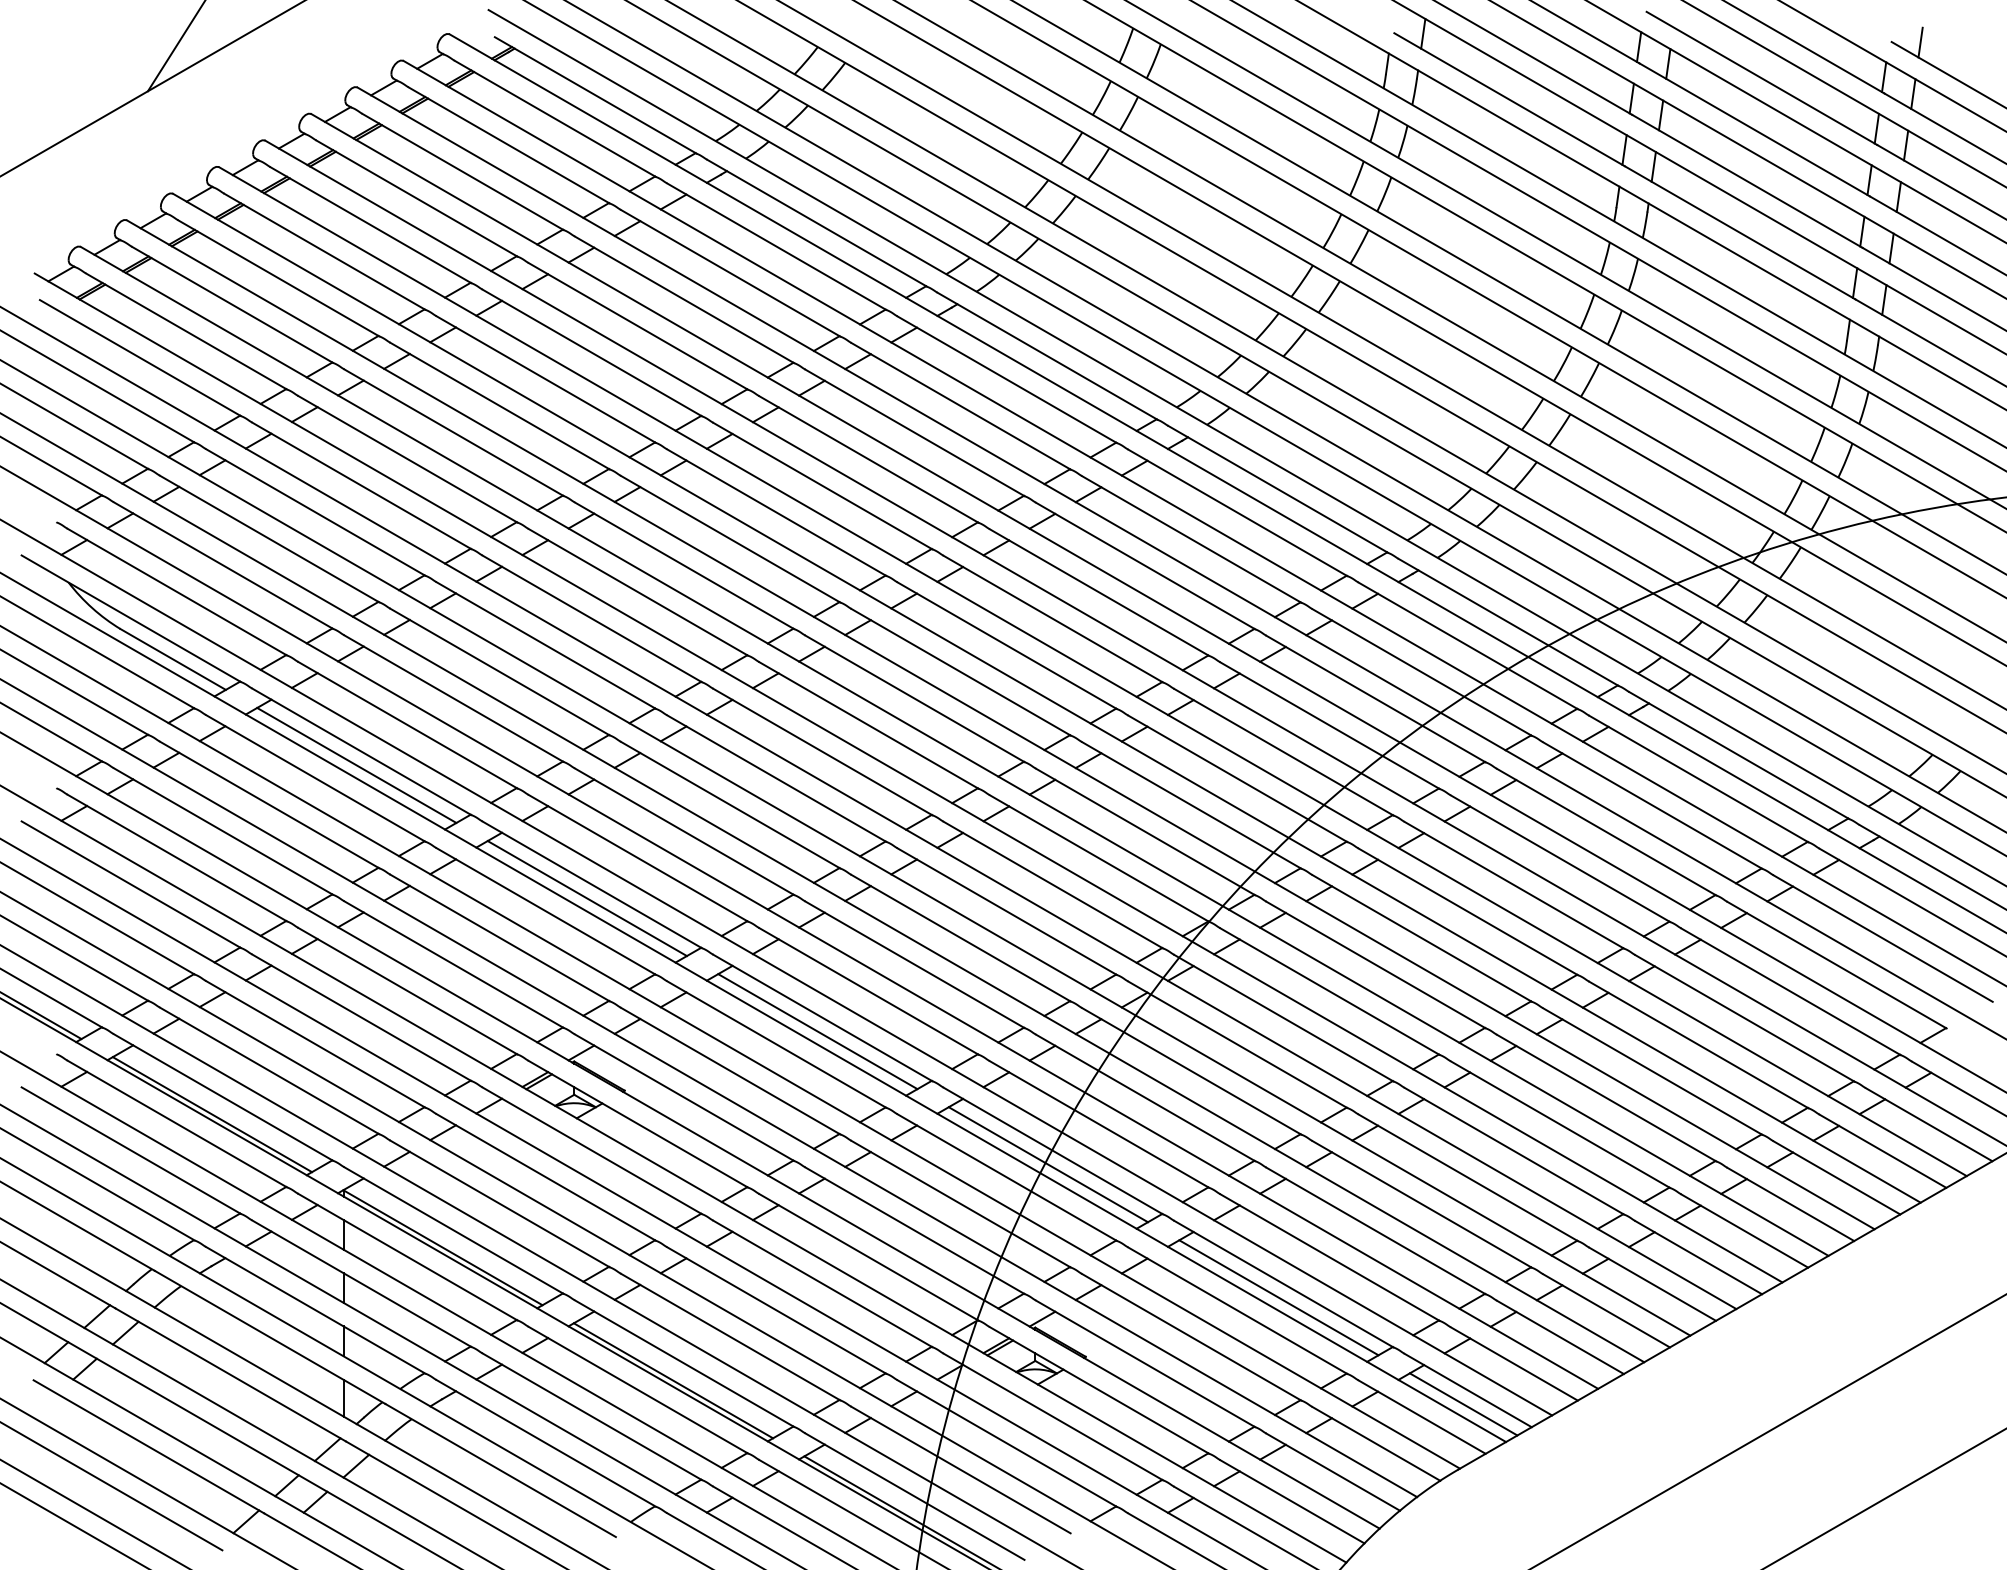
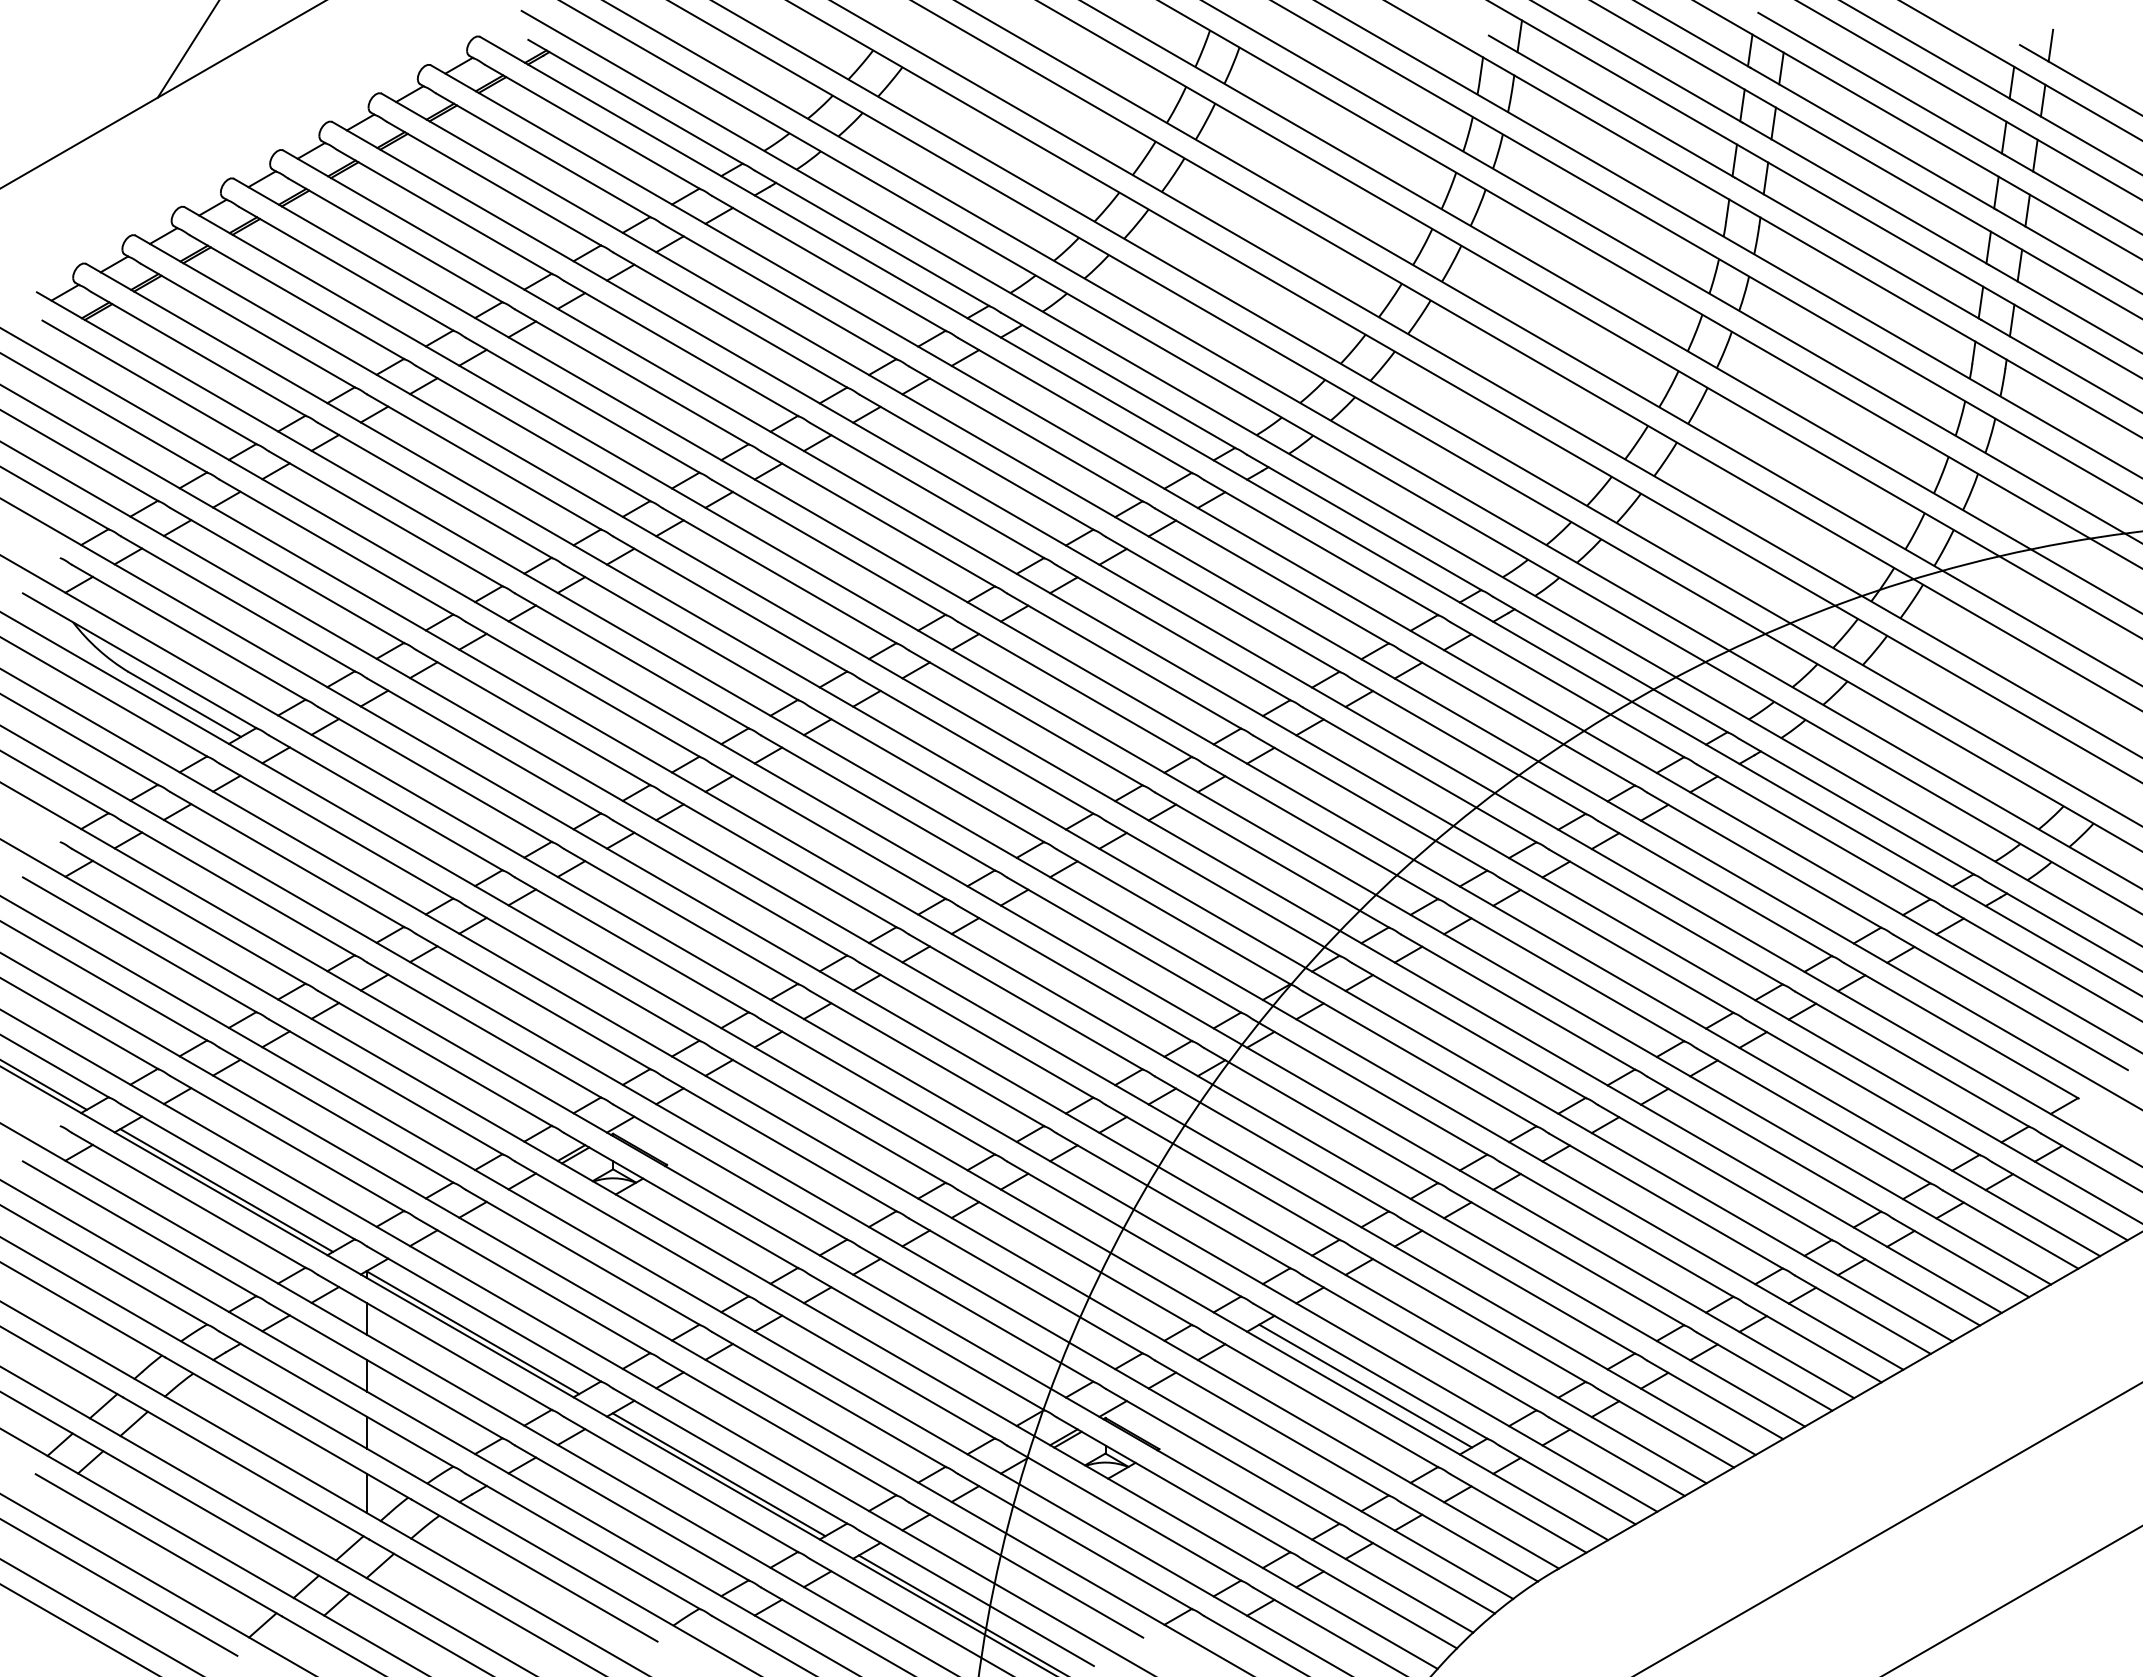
line: (356, 765) -> (380, 817), removed
line: (586, 898) -> (626, 959), removed
line: (817, 1031) -> (872, 1101), removed
line: (1048, 1164) -> (1119, 1243), removed
line: (1463, 1403) -> (1562, 1499), removed

